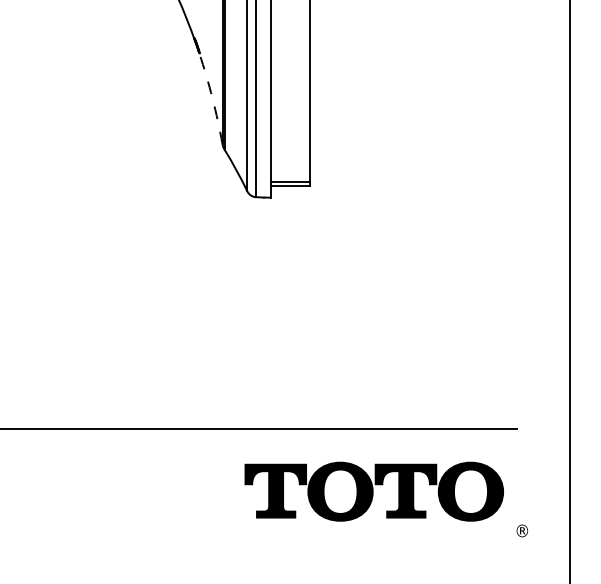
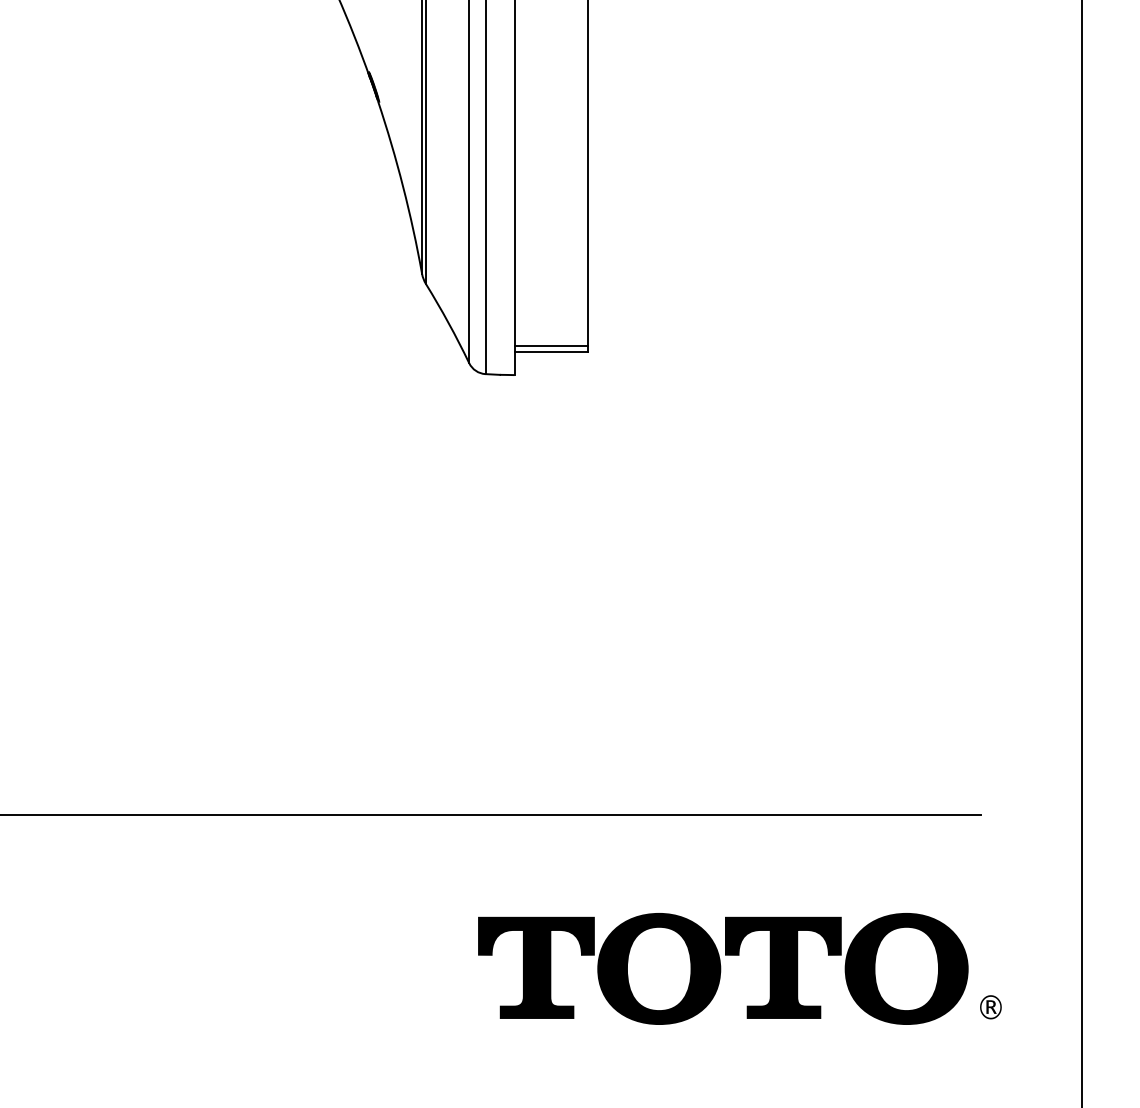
arc: (212, 98) -> (403, 186), dashed -> solid
part: (373, 491) -> (721, 968), moved

